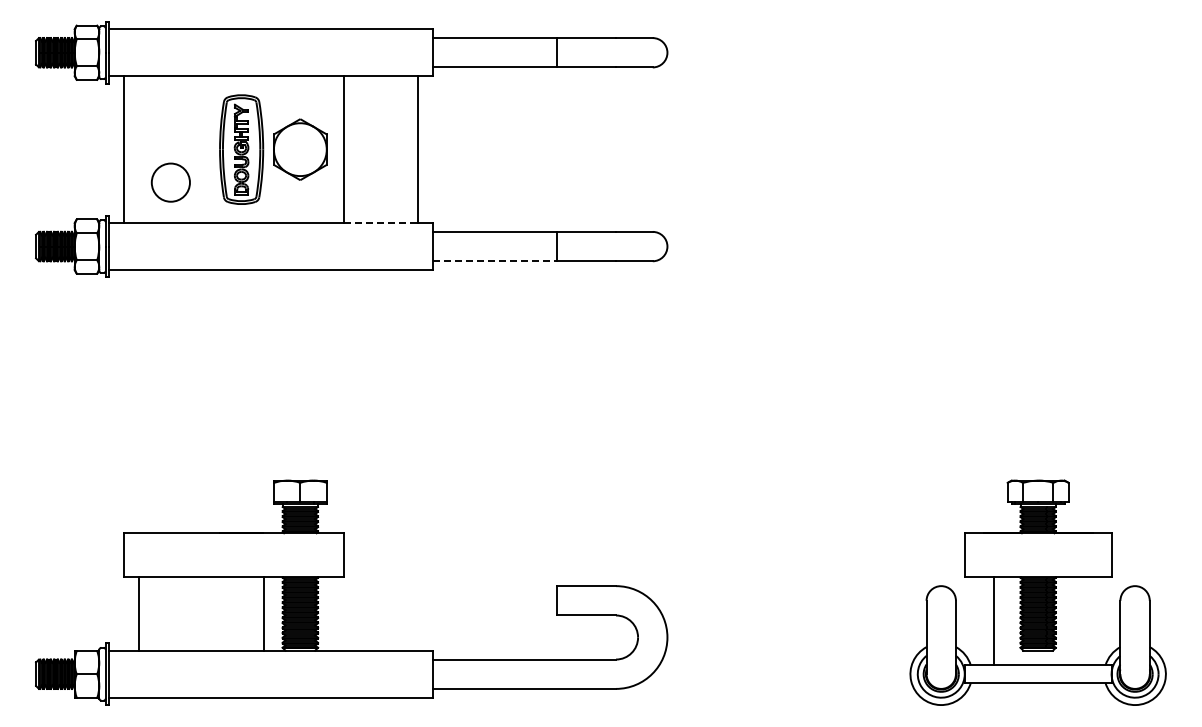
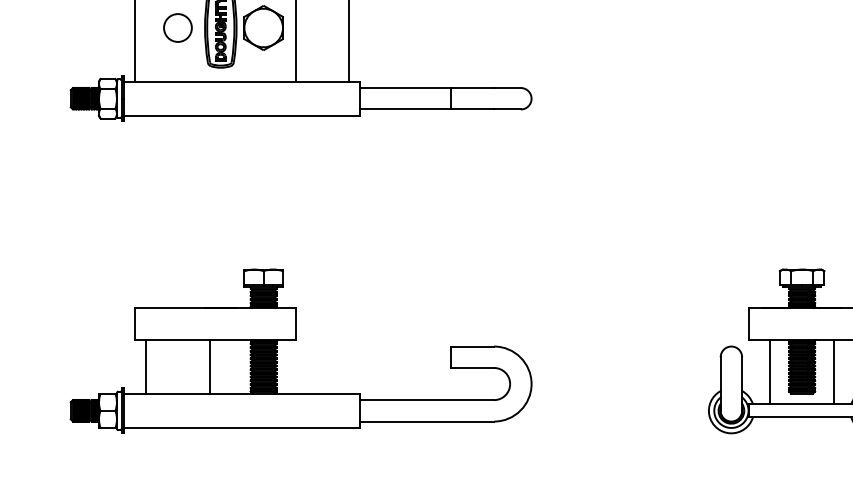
circle: (170, 182) -> (177, 27), moved
line: (381, 223) -> (322, 81), dashed -> solid
line: (495, 261) -> (406, 109), dashed -> solid
line: (263, 613) -> (209, 366), moved
line: (1082, 621) -> (834, 372), added

